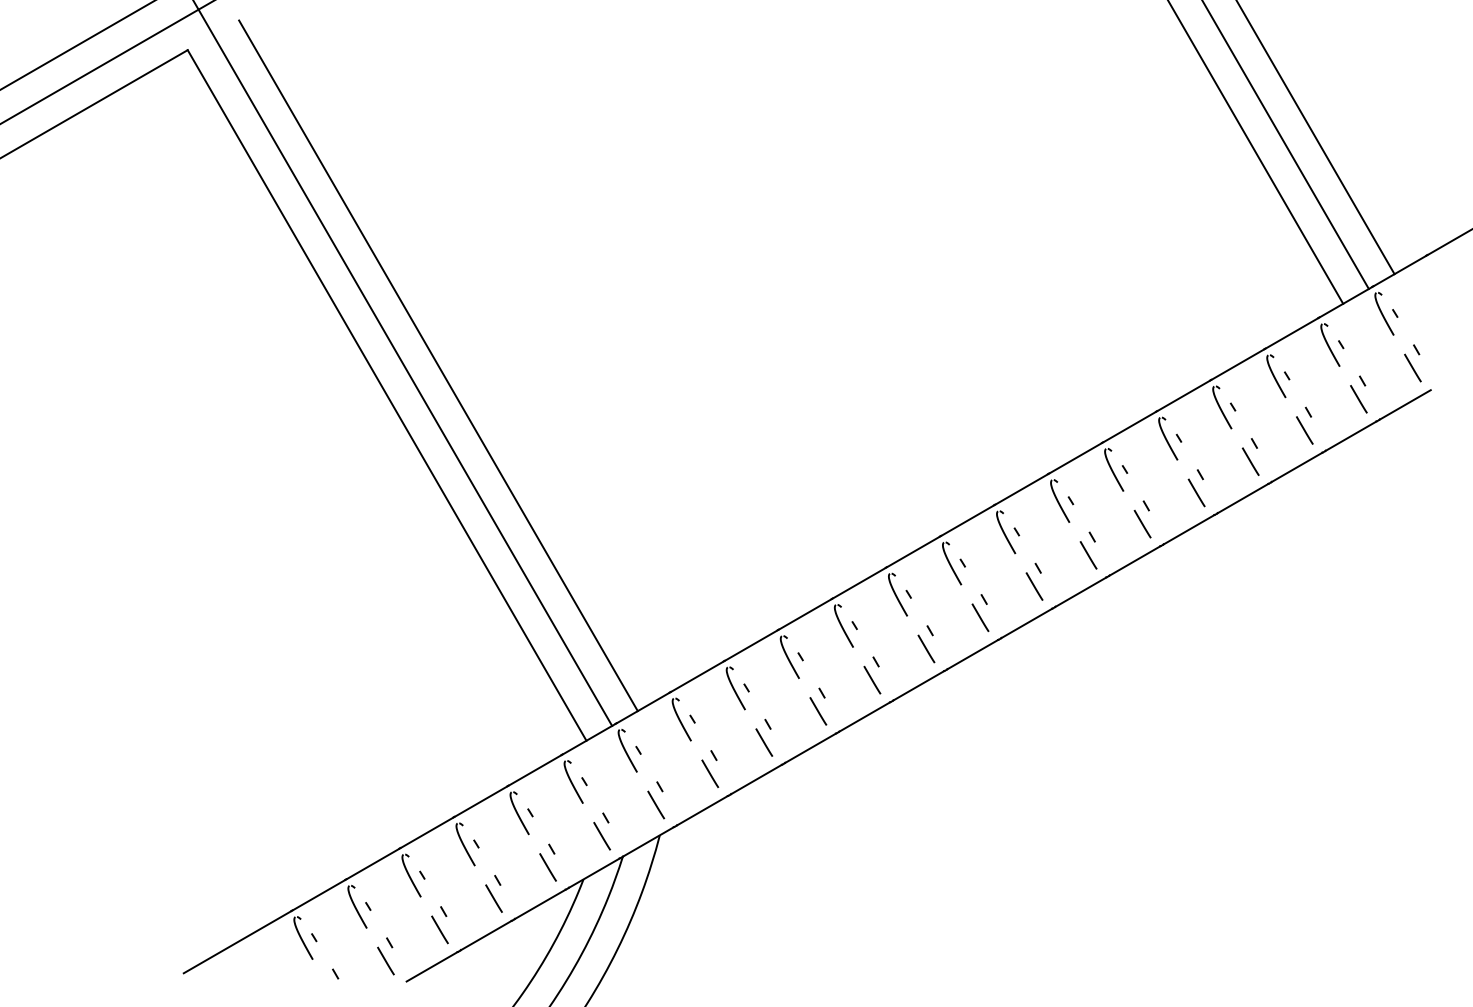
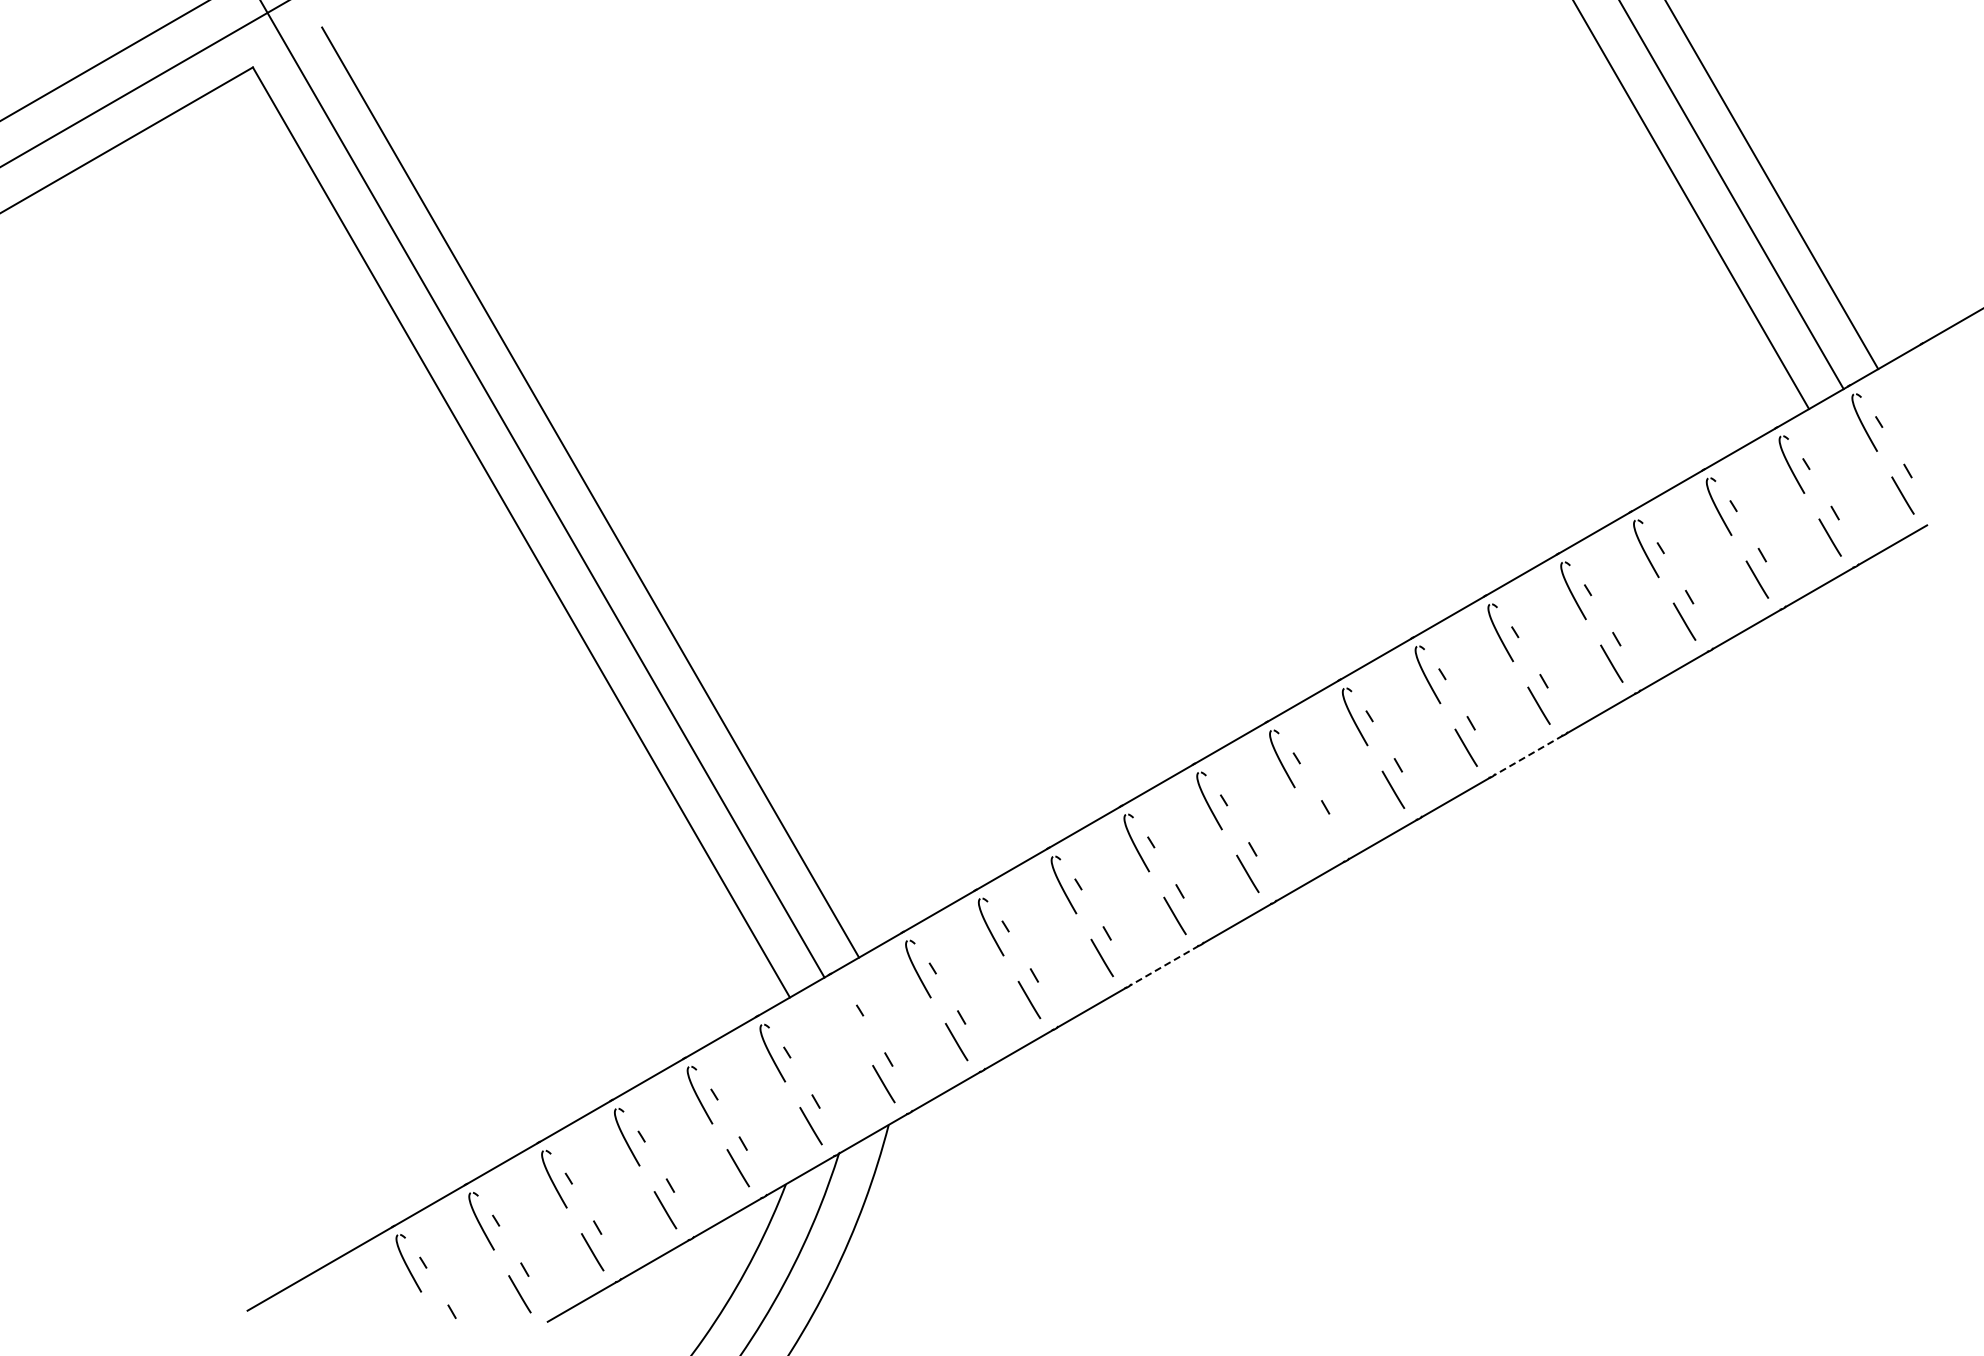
line: (1134, 561) -> (1528, 755), solid -> dashed
line: (980, 617) -> (1320, 831), removed
line: (864, 716) -> (1164, 965), solid -> dashed
part: (627, 750) -> (845, 1010), removed

